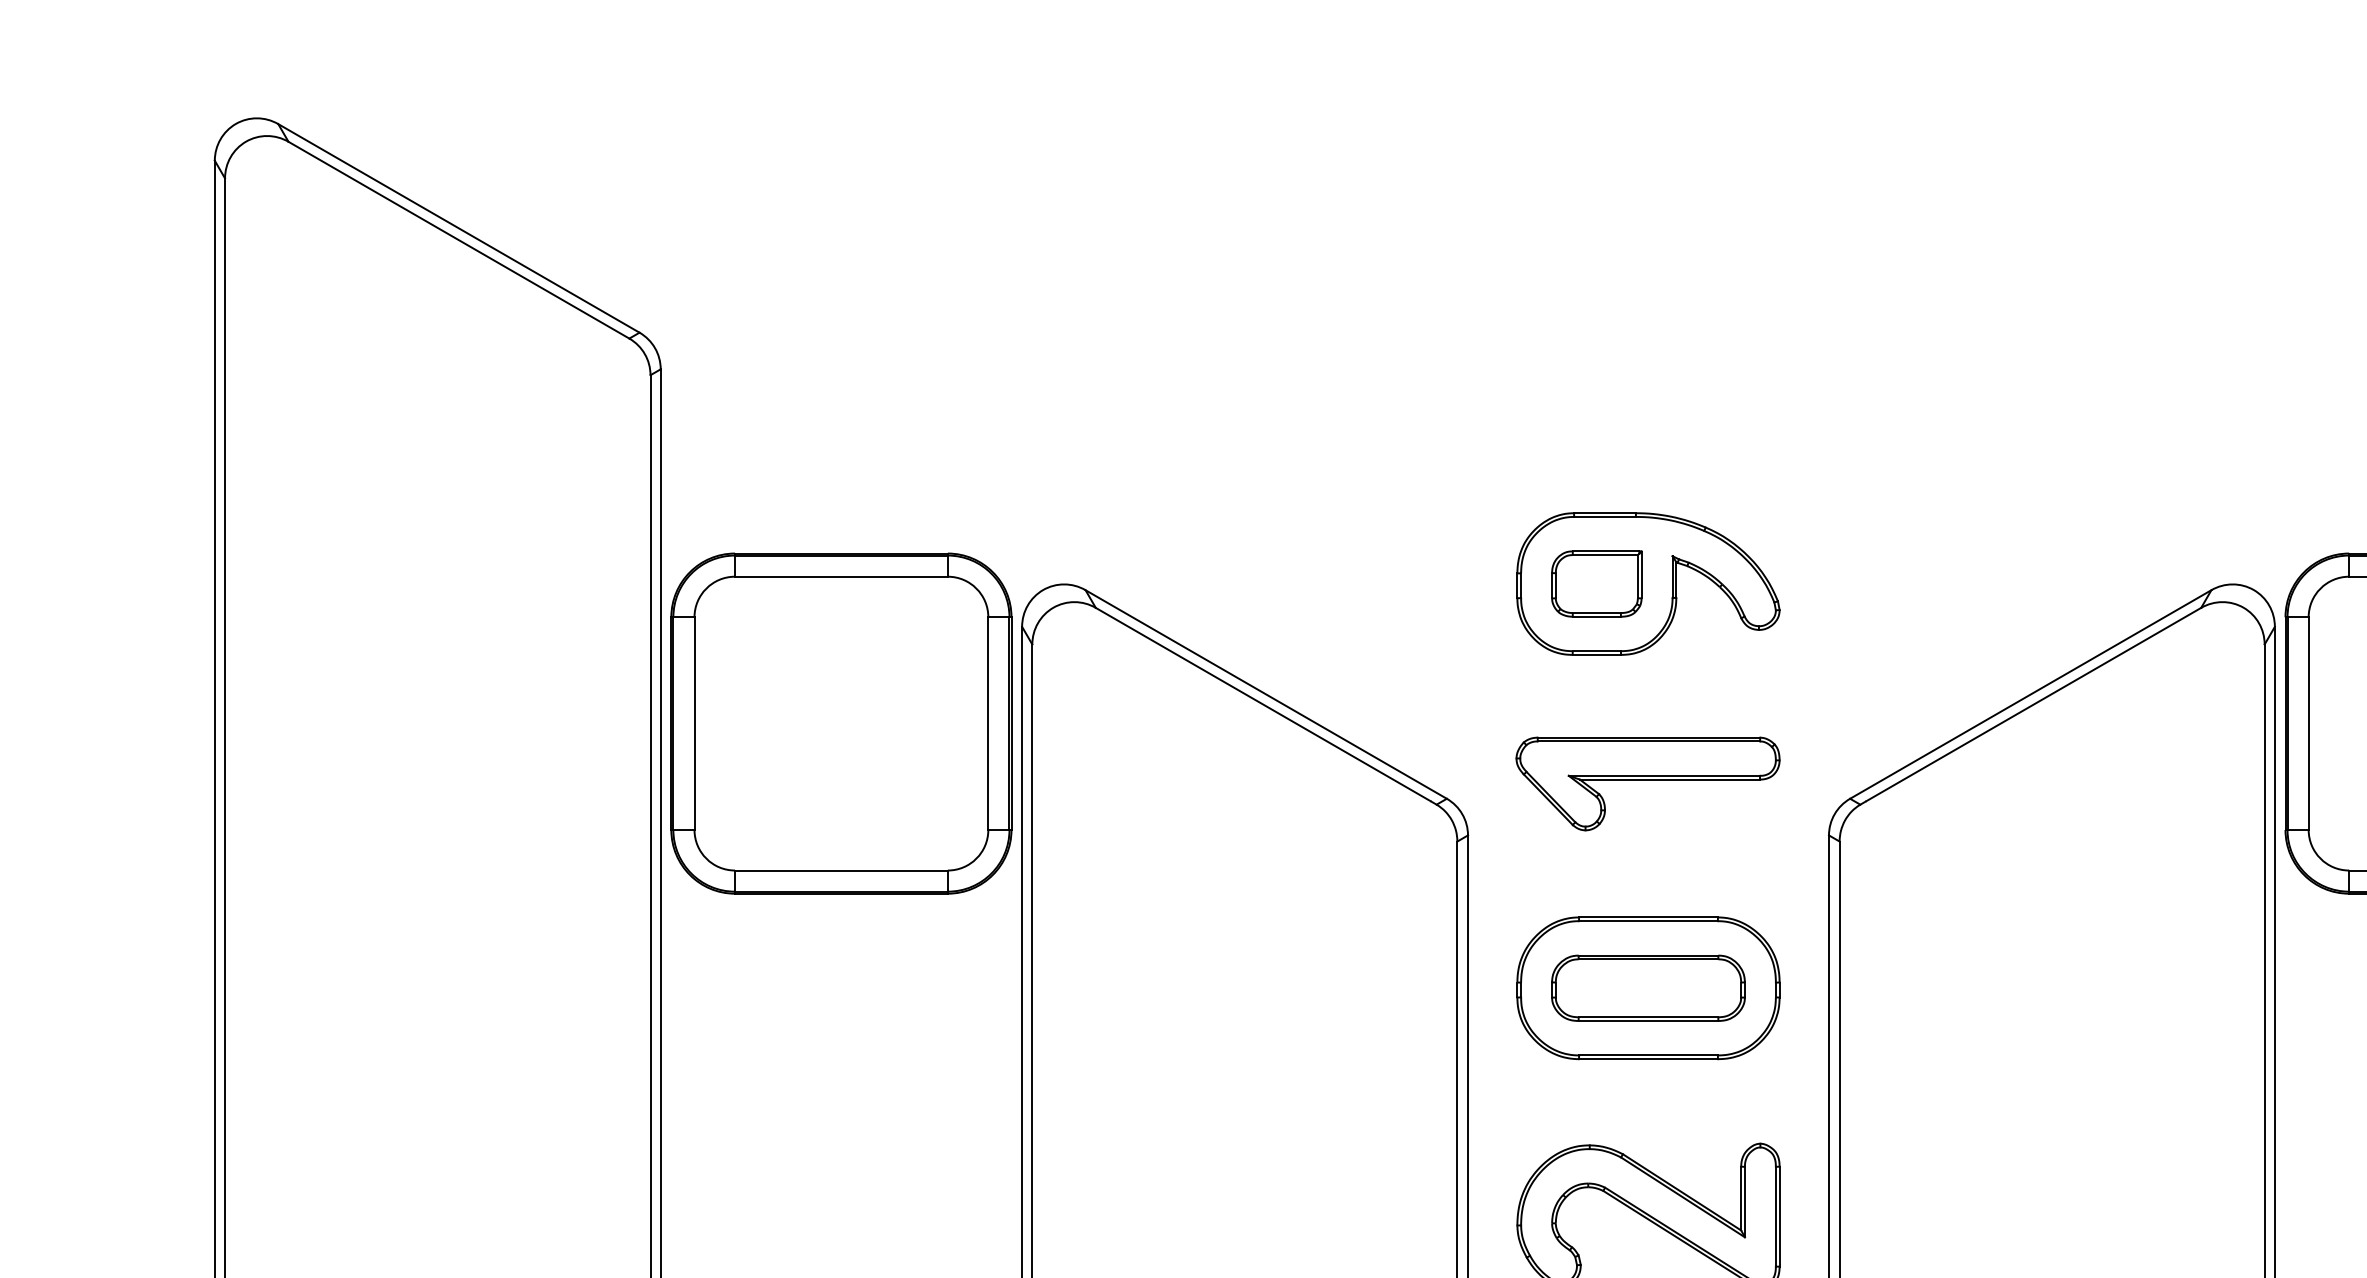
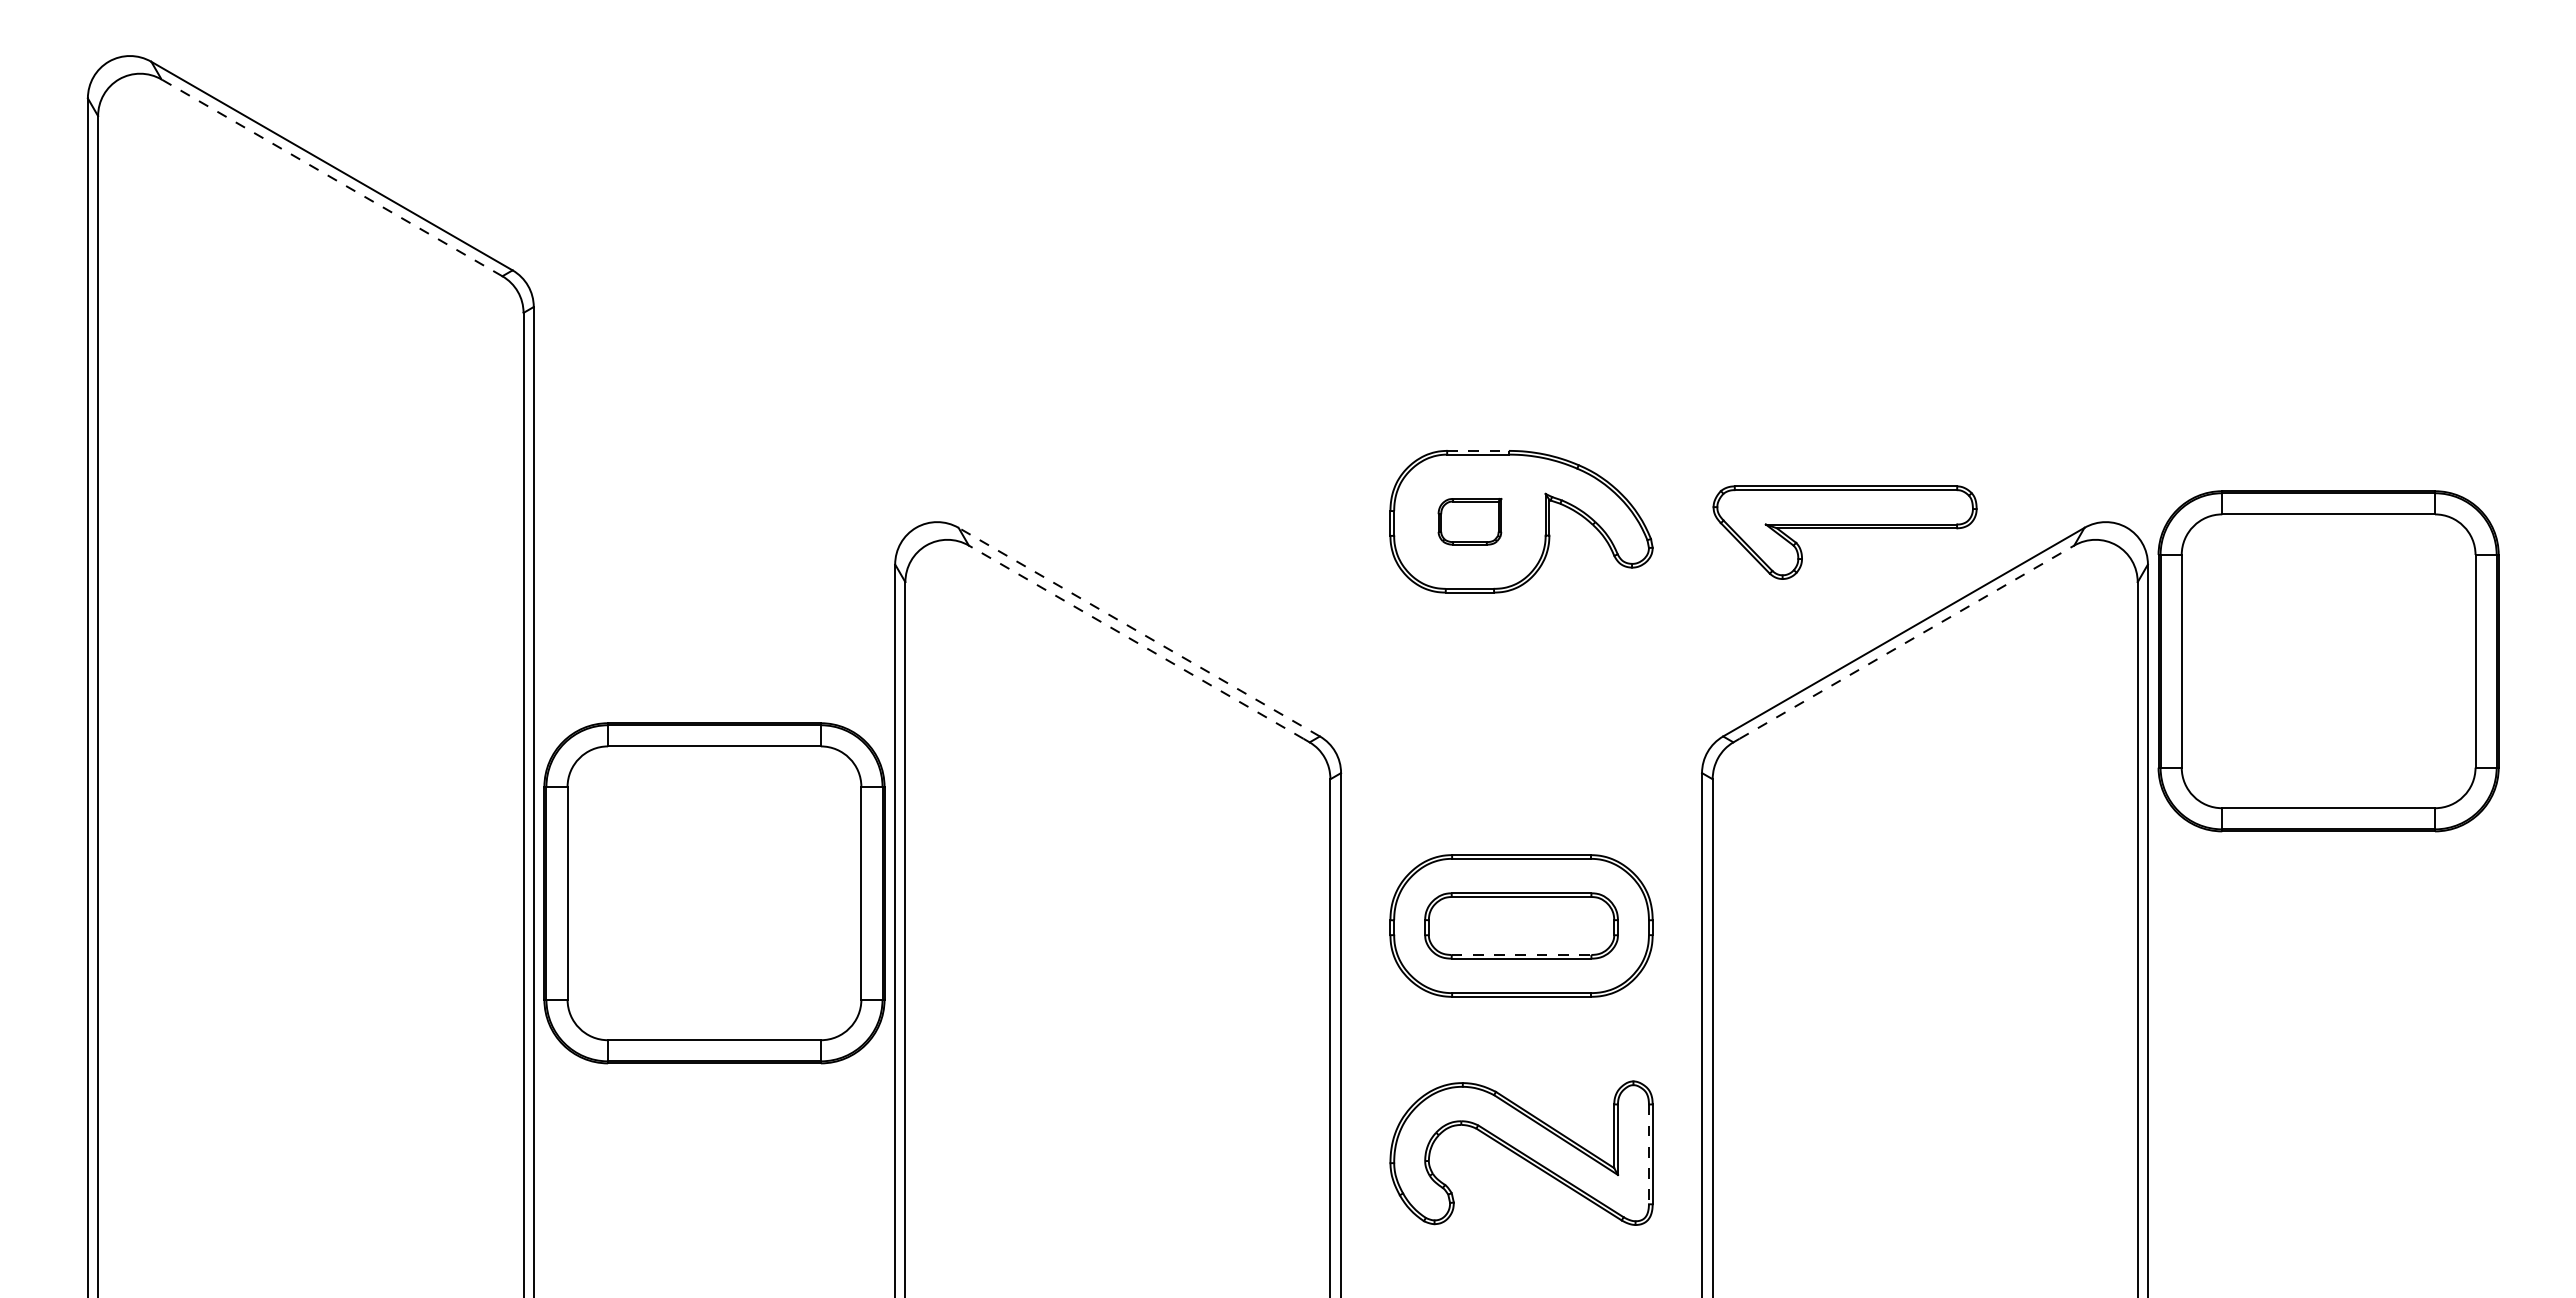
line: (458, 239) -> (331, 177), solid -> dashed
line: (1605, 512) -> (1478, 450), solid -> dashed
part: (1596, 583) -> (1469, 521), size x0.7
line: (1266, 694) -> (1139, 632), solid -> dashed
line: (1262, 703) -> (1135, 641), solid -> dashed
line: (2034, 703) -> (1907, 641), solid -> dashed
part: (841, 723) -> (714, 893), moved
part: (1647, 783) -> (1844, 532), moved
line: (1648, 1016) -> (1521, 954), solid -> dashed
line: (1775, 1216) -> (1648, 1154), solid -> dashed

